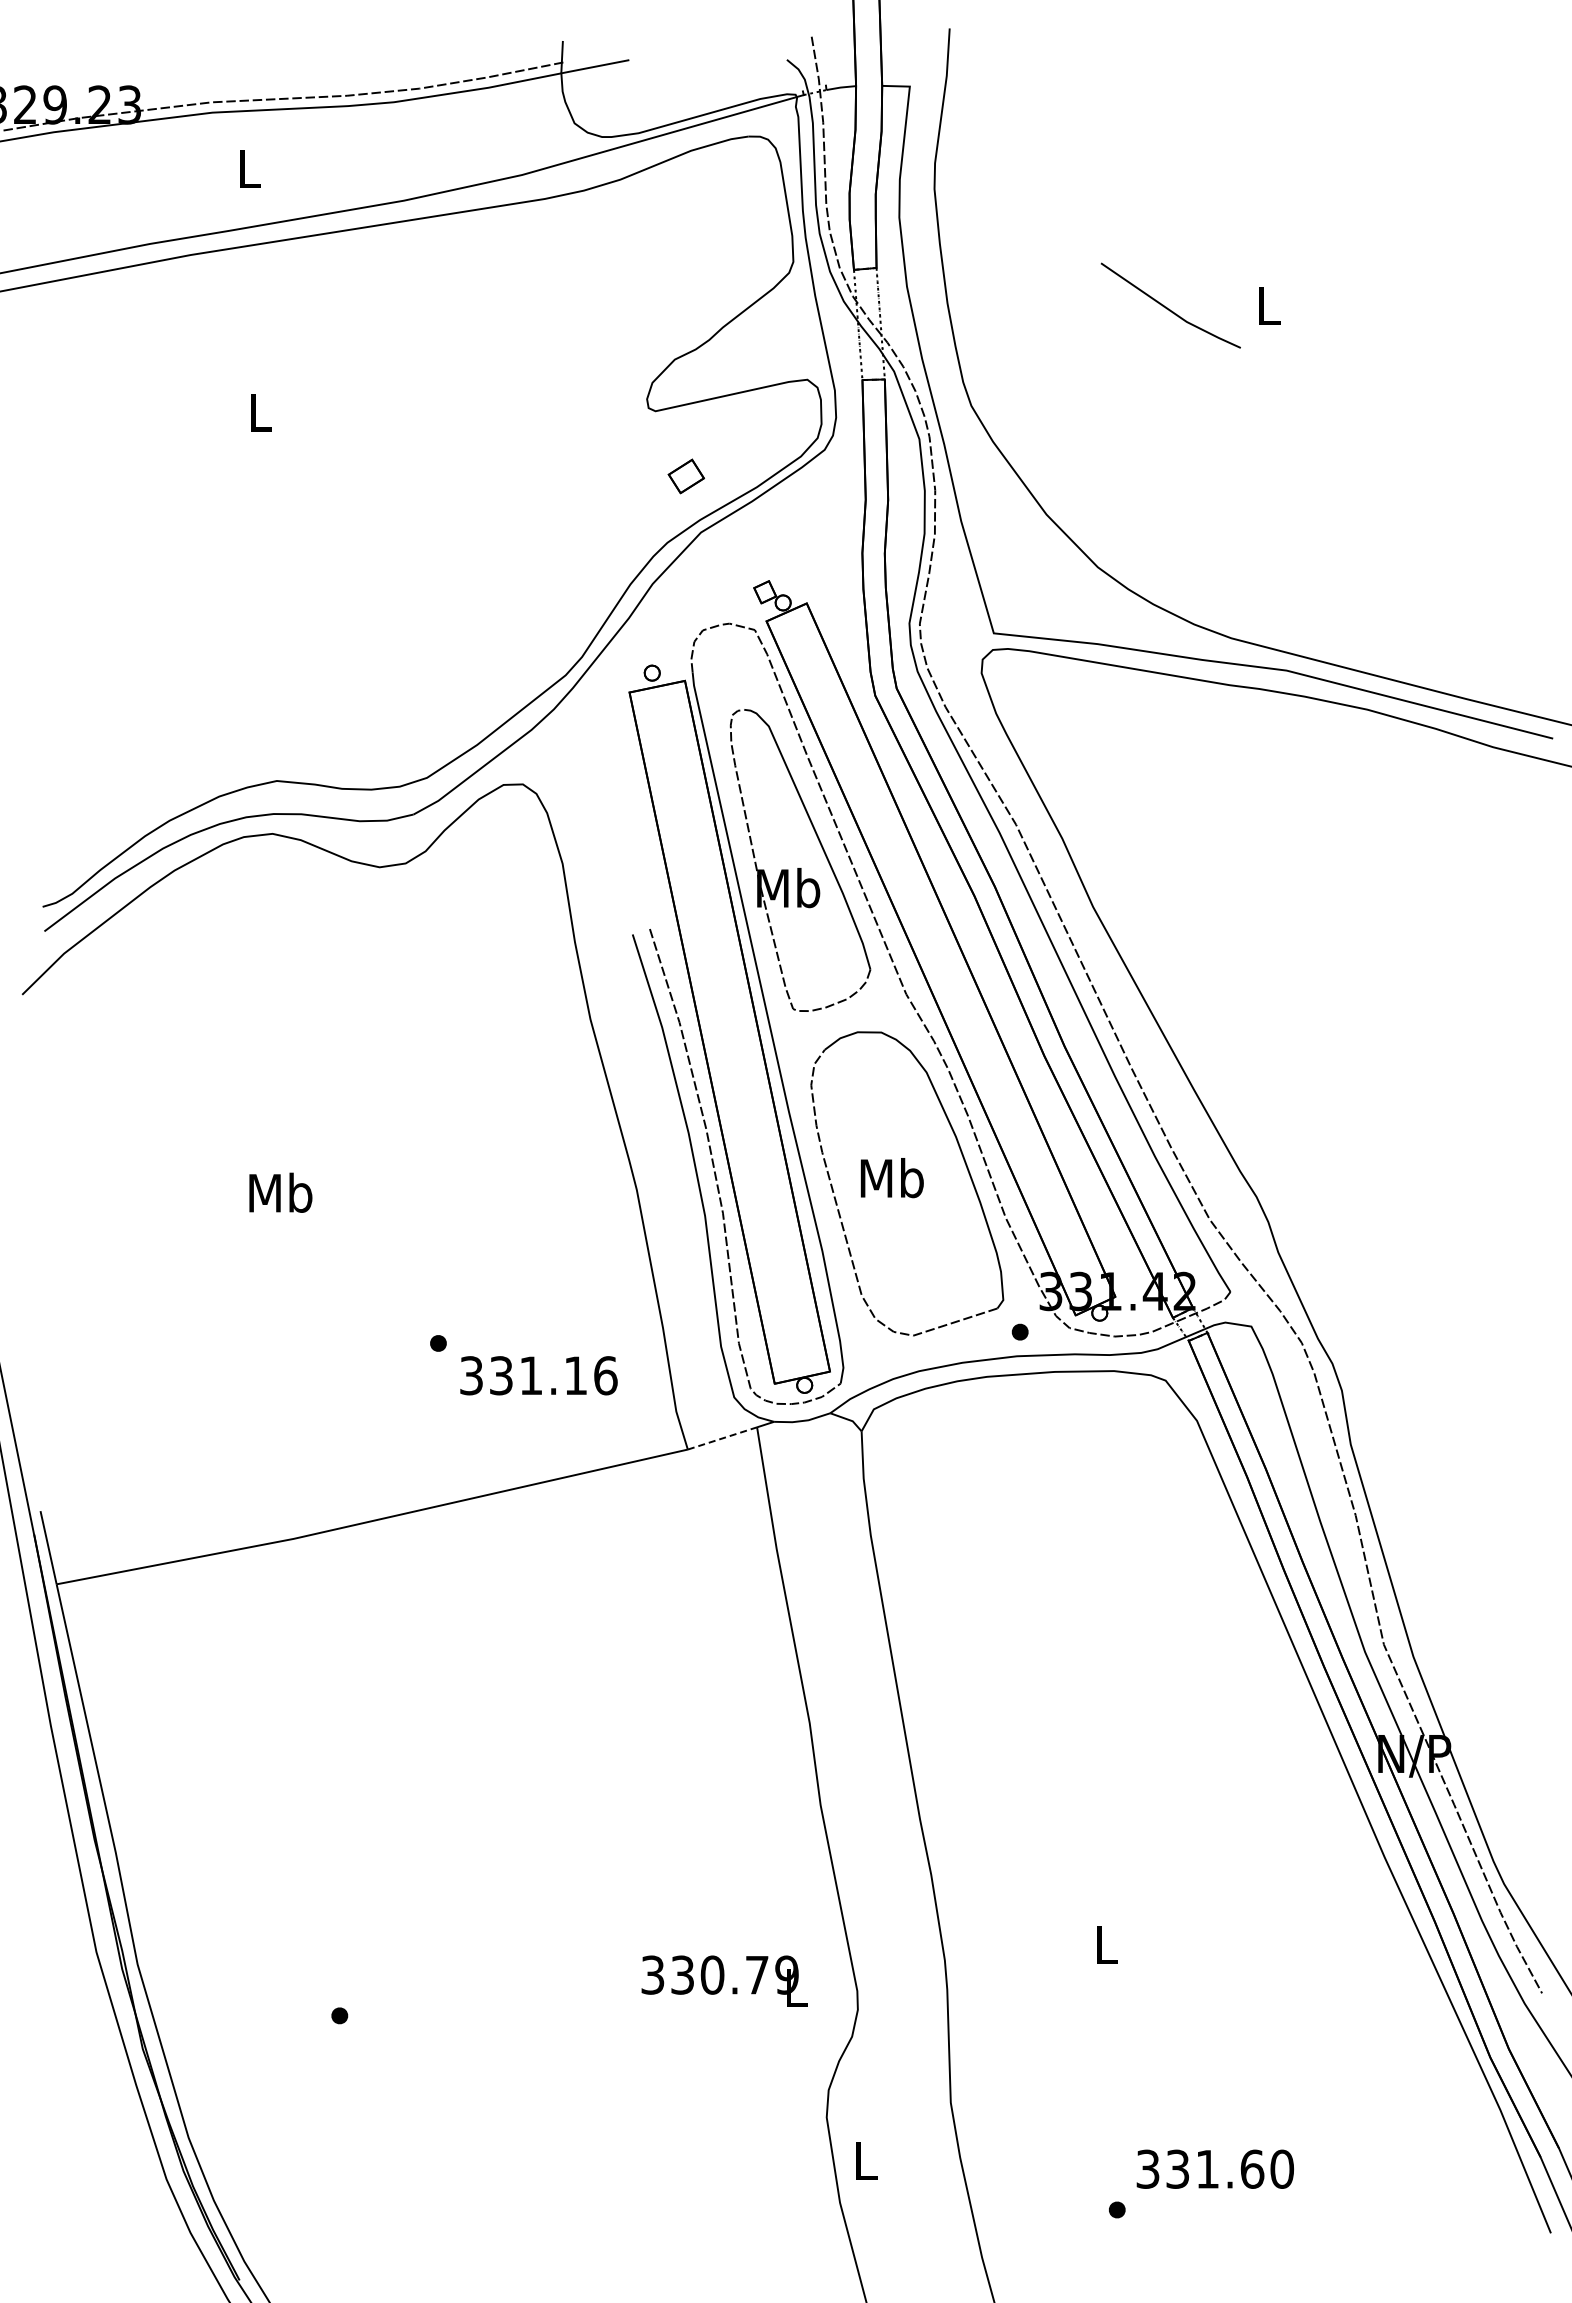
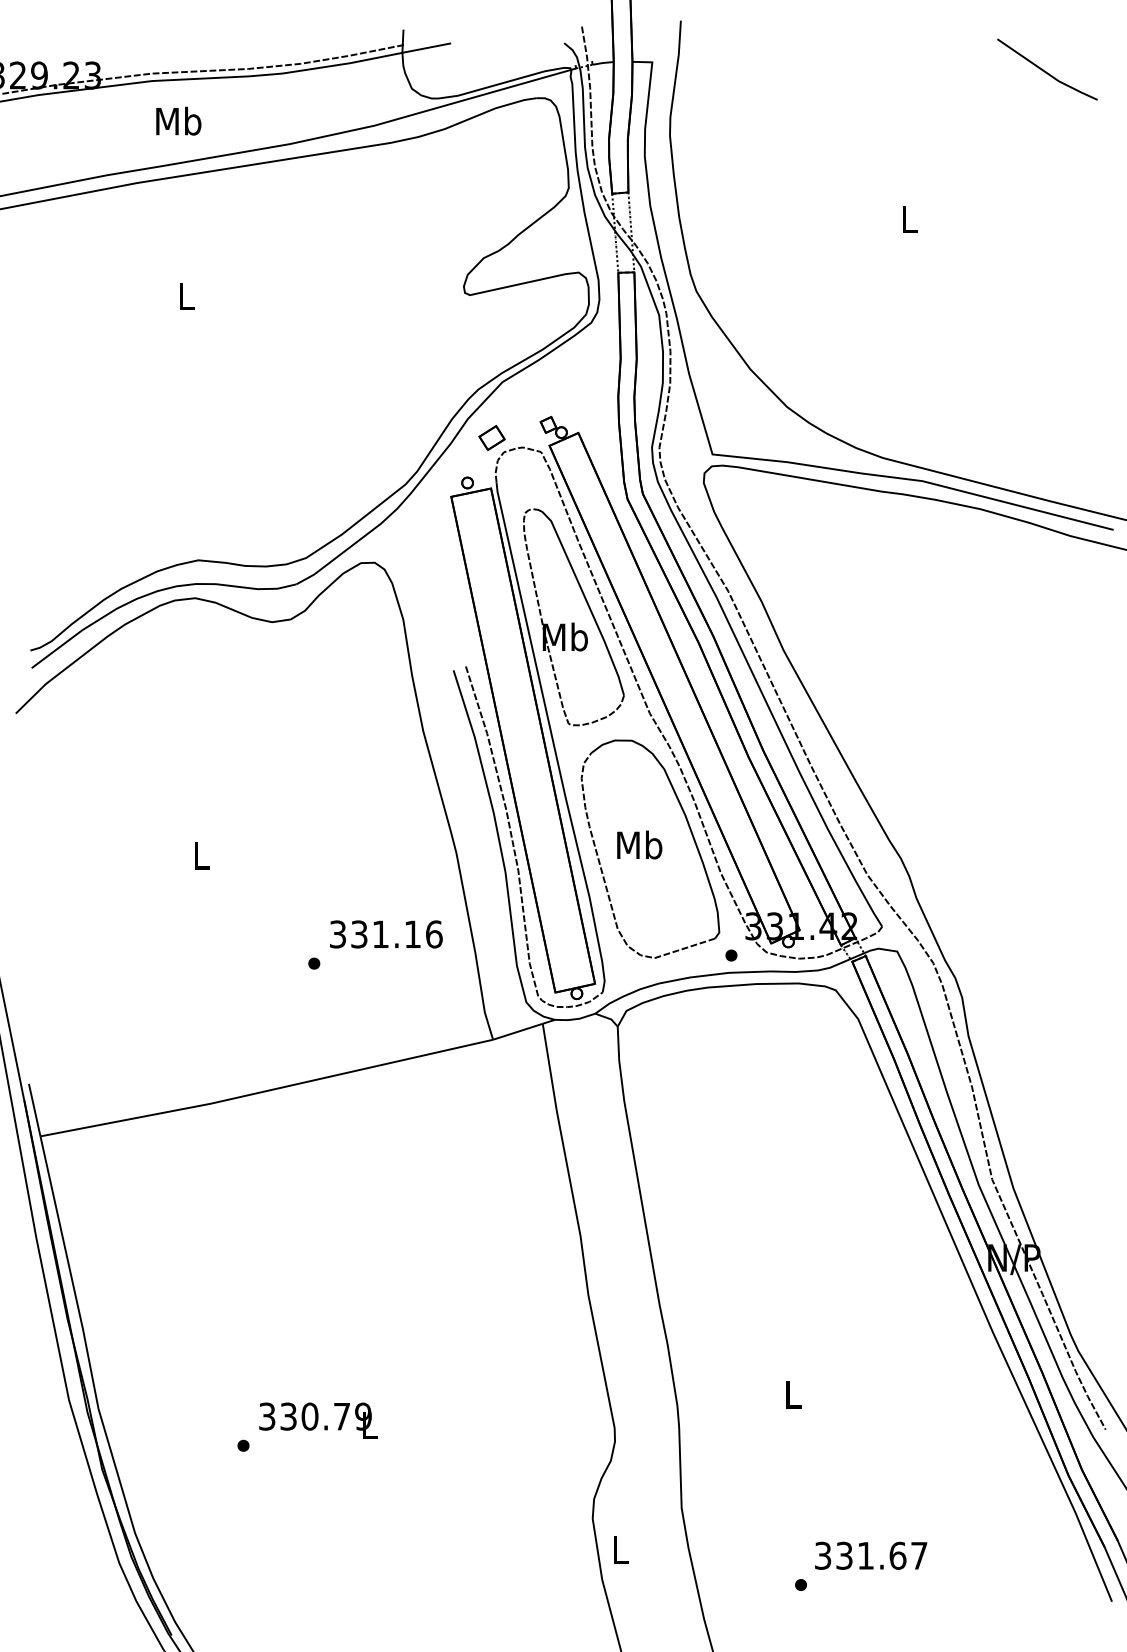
text: (249, 168) -> (178, 121), L -> Mb
line: (1169, 308) -> (1046, 71), moved
part: (685, 476) -> (491, 438), moved
text: (280, 1192) -> (201, 855), Mb -> L
text: (538, 1375) -> (386, 934), moved
line: (722, 1438) -> (517, 1031), dashed -> solid
text: (724, 1980) -> (318, 1420), moved
text: (1282, 2168) -> (919, 1555), 331.60 -> 331.67

